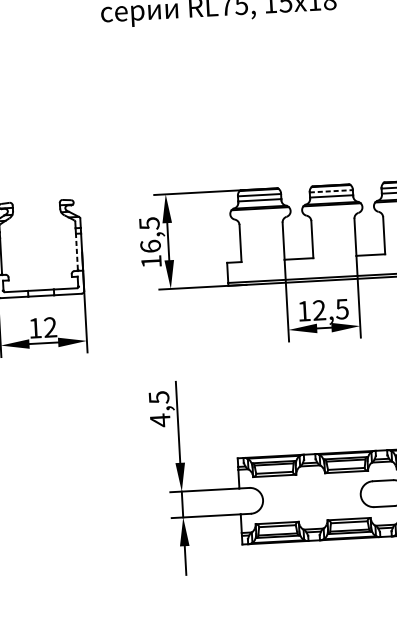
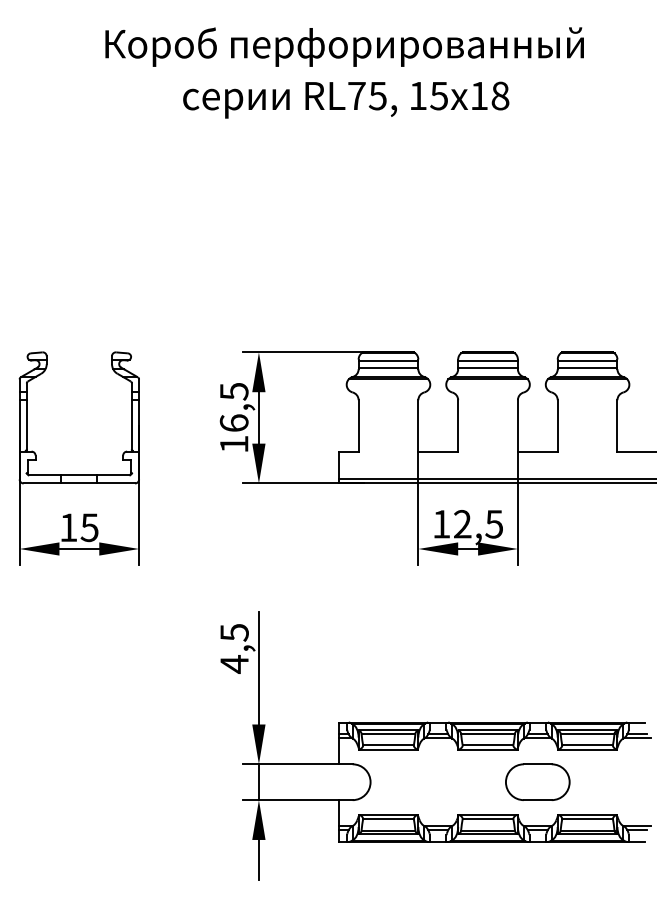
line: (331, 191) -> (488, 360), dashed -> solid
line: (76, 252) -> (131, 425), dashed -> solid
text: (50, 327) -> (89, 527), 12 -> 15

